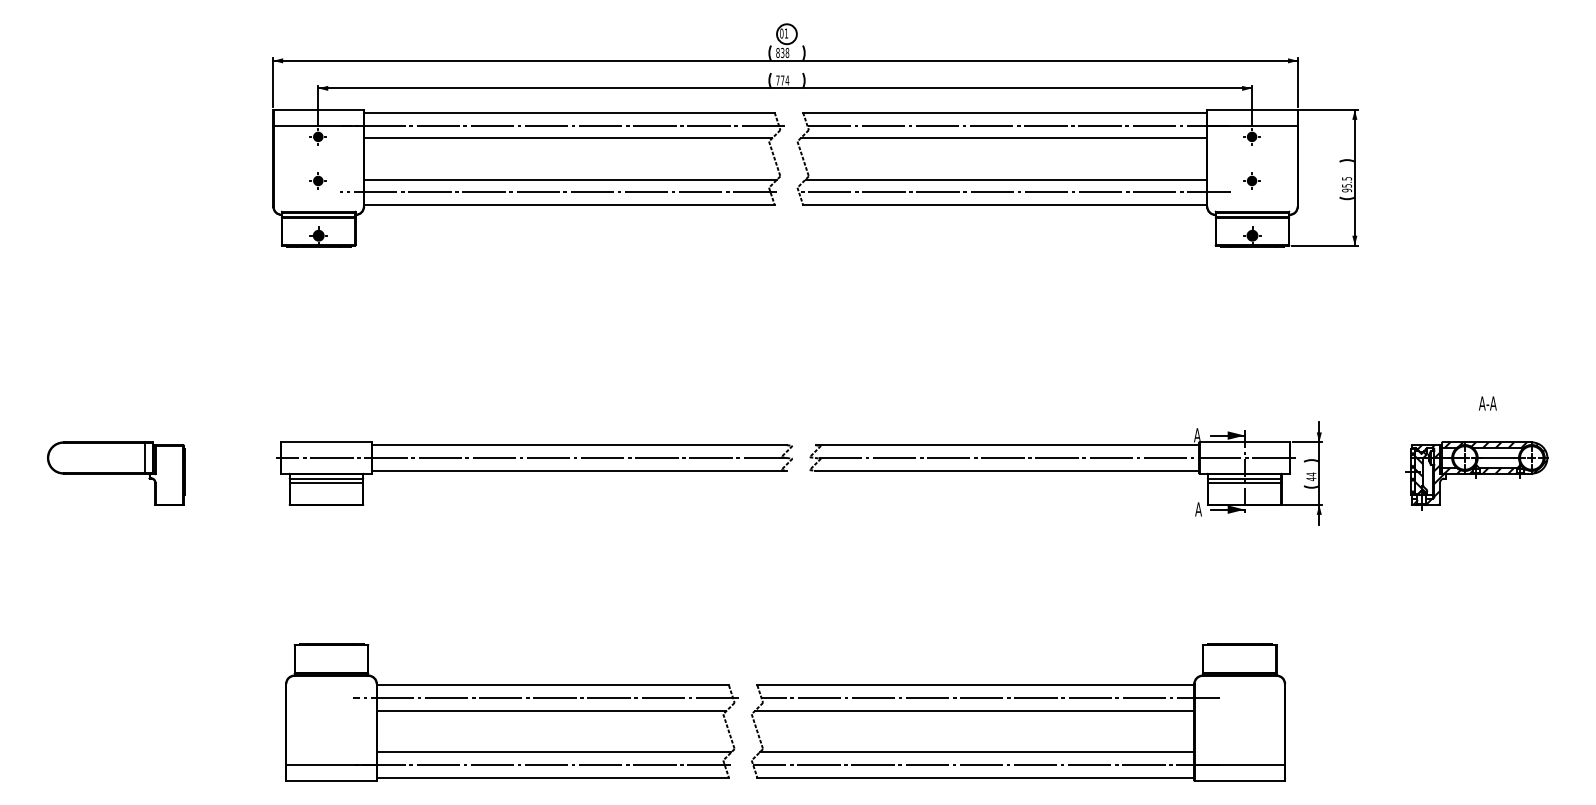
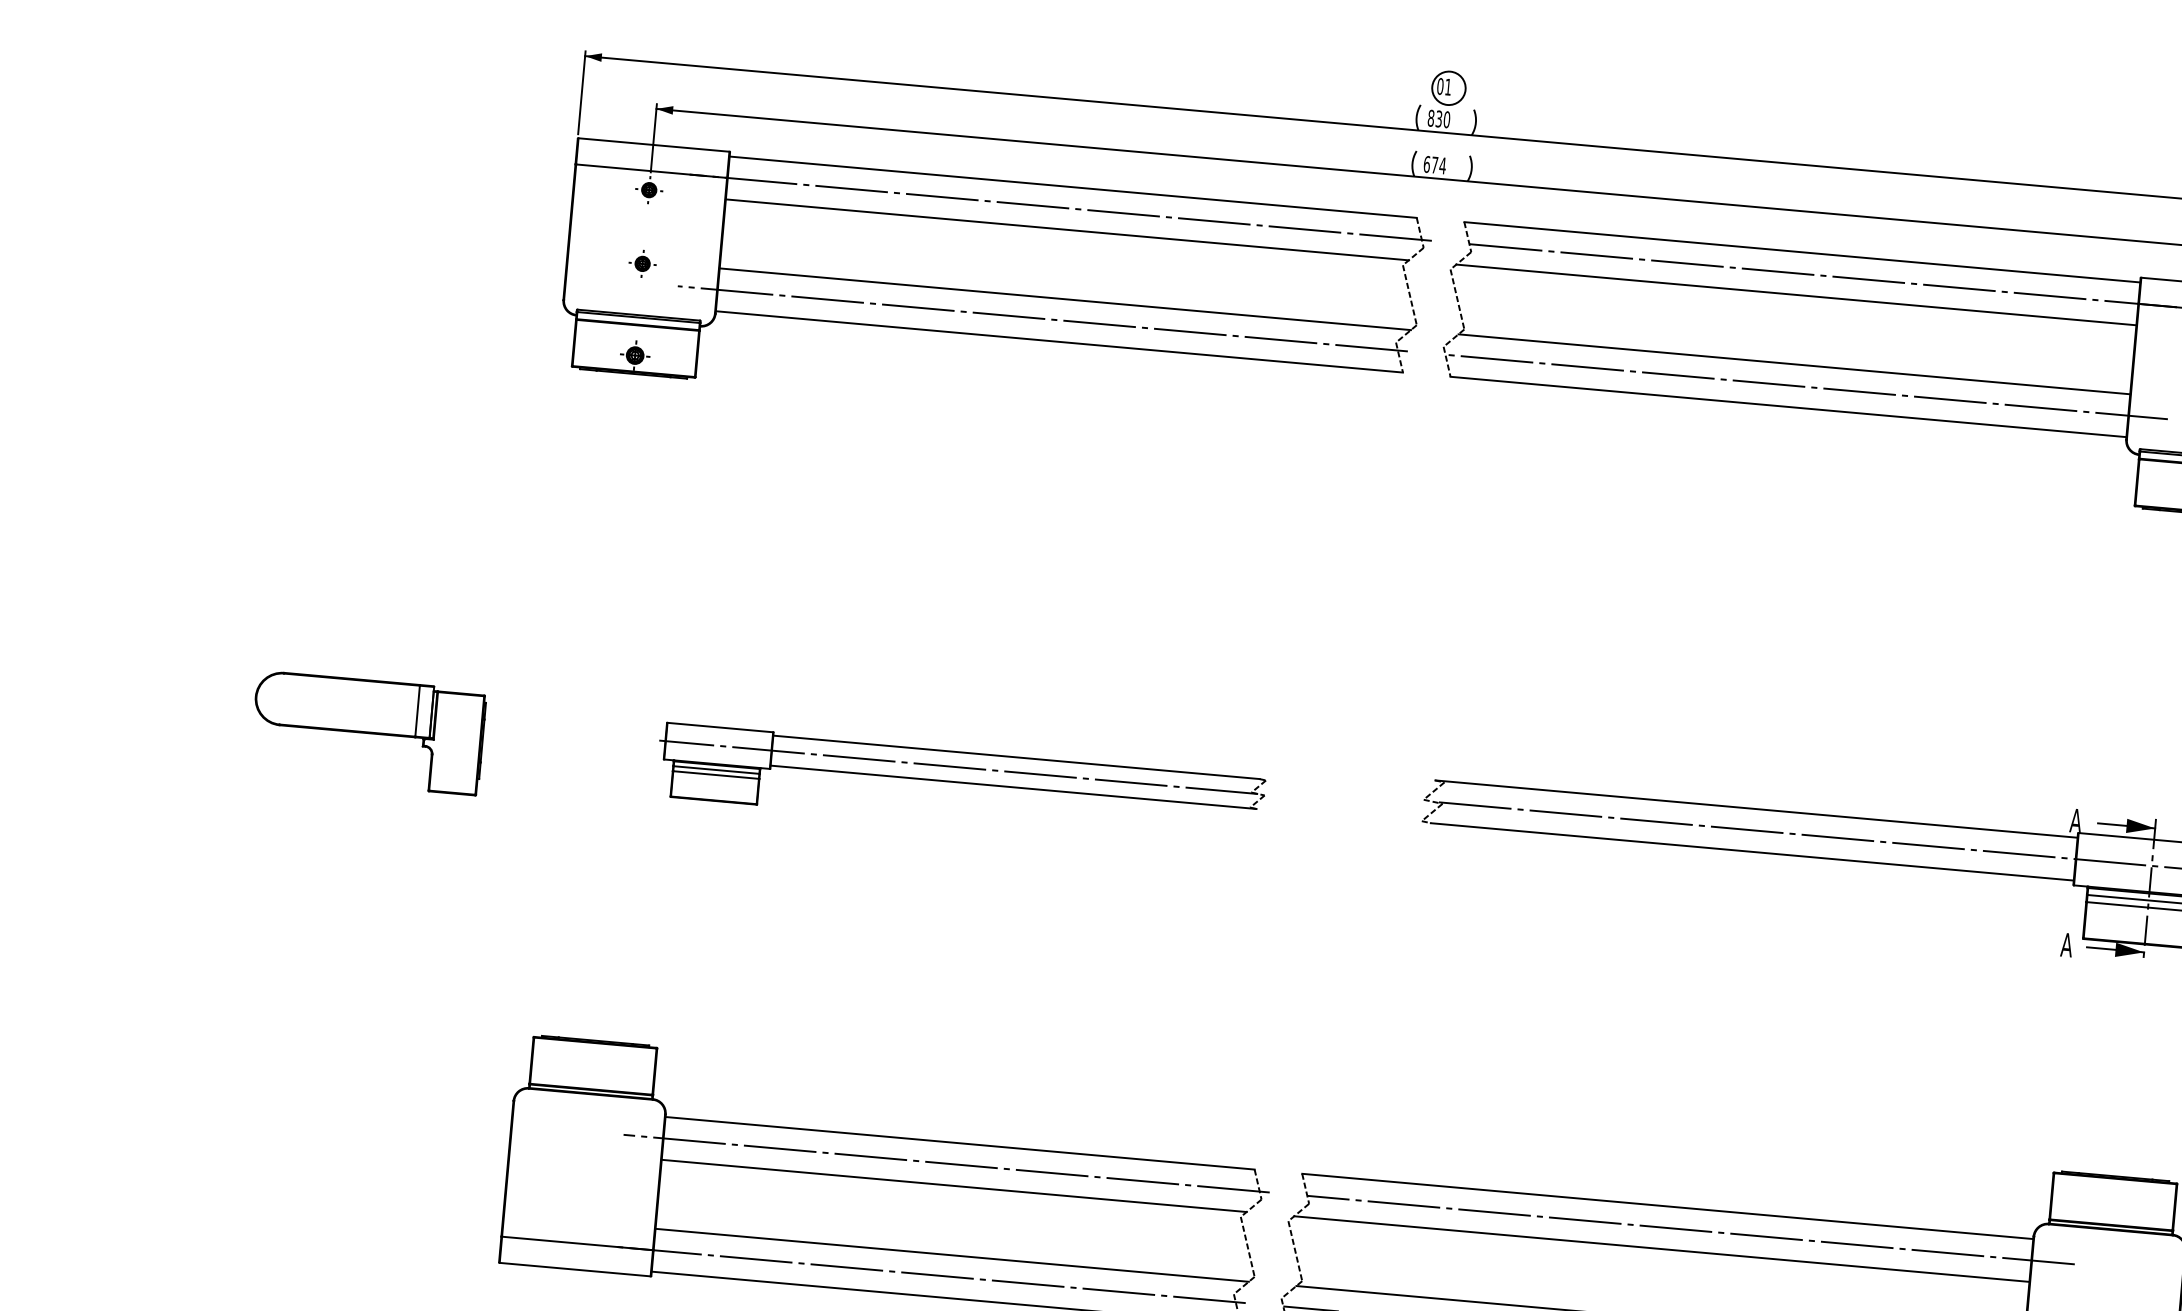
text: (787, 52) -> (1447, 118), 838 -> 830
text: (777, 80) -> (1426, 164), 774 -> 674
part: (116, 473) -> (368, 732), moved
part: (534, 473) -> (960, 785), size x0.7

